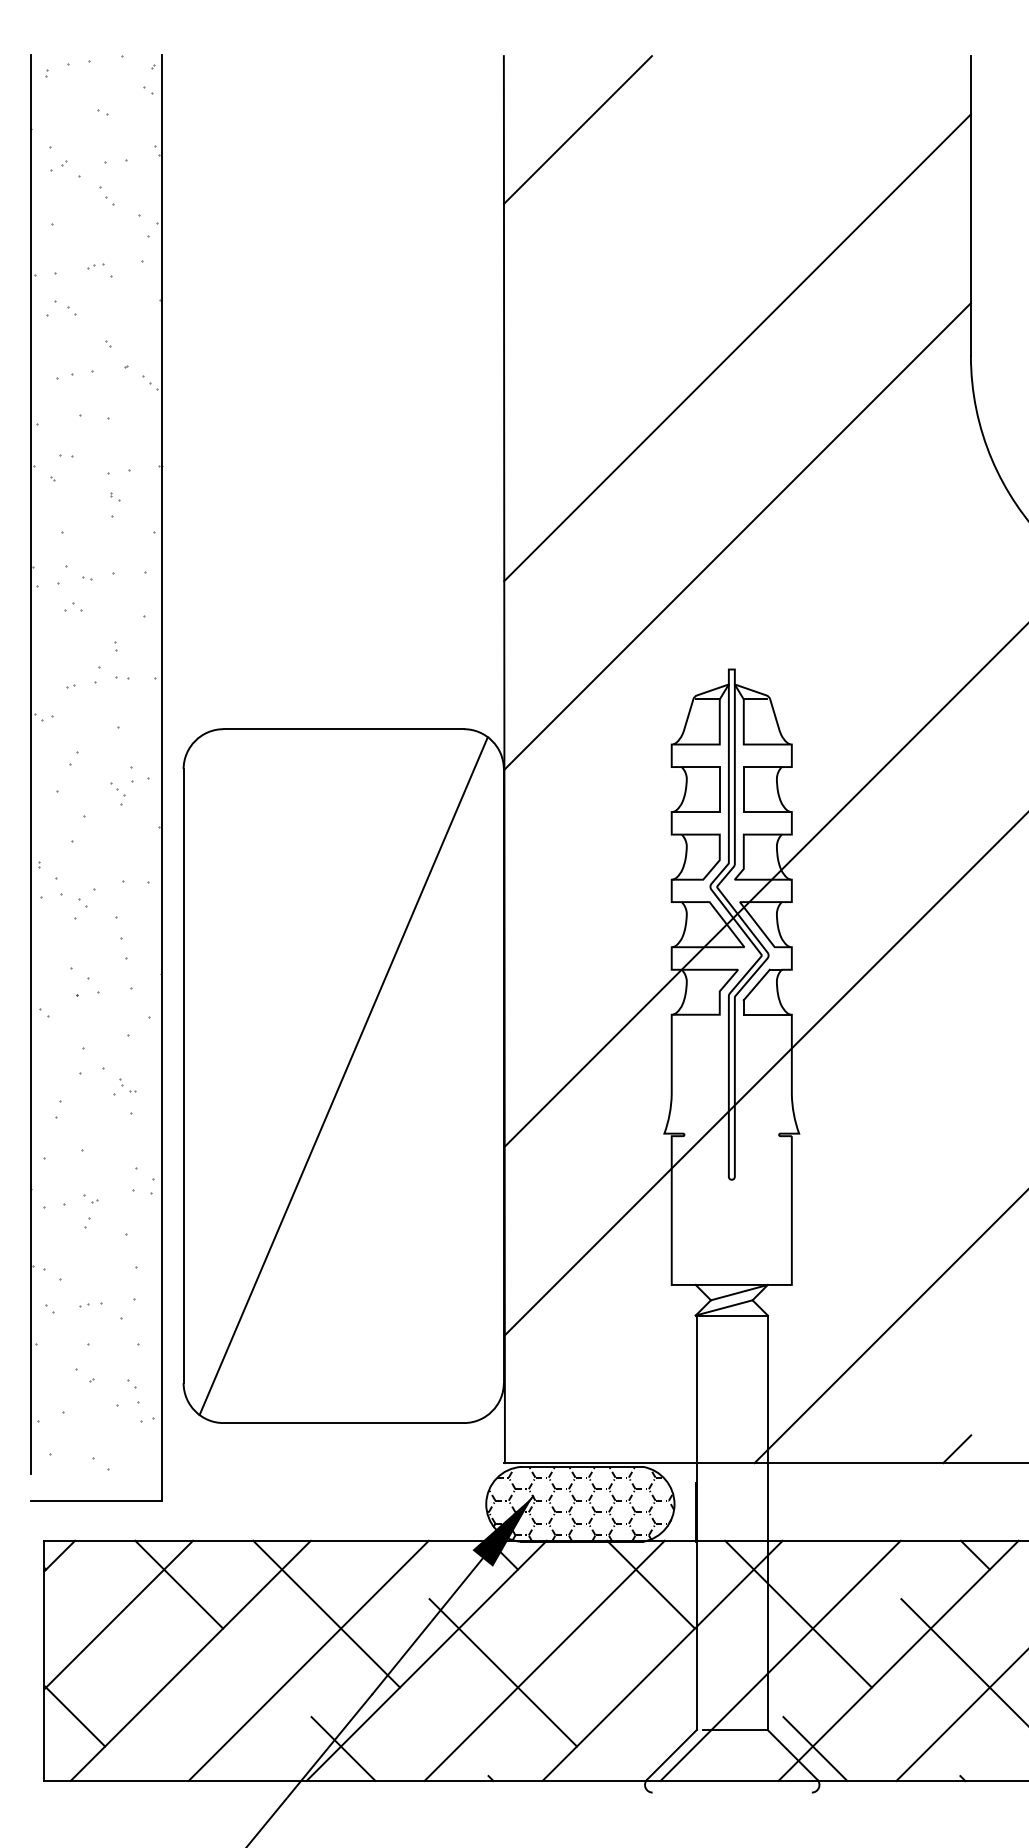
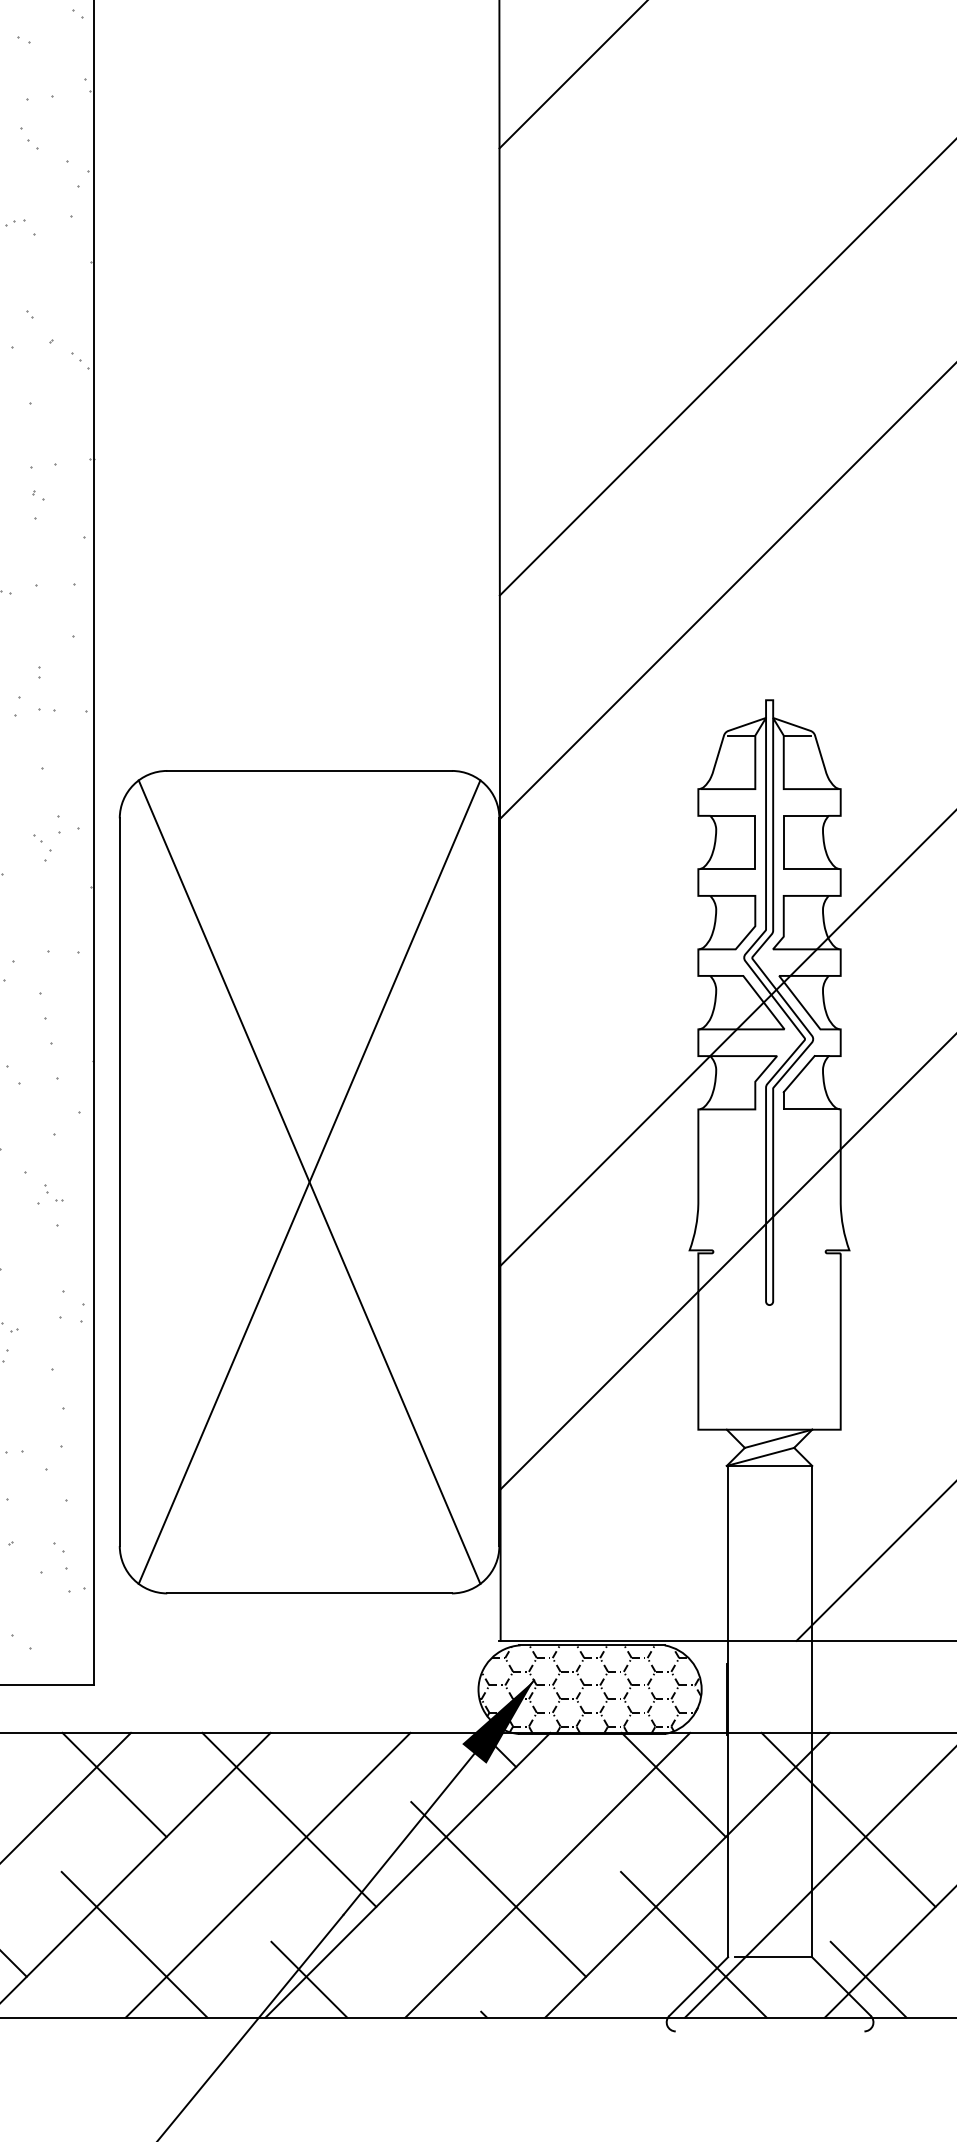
line: (343, 1076) -> (309, 1182), added
line: (195, 1719) -> (133, 1944), added
line: (667, 1719) -> (693, 1944), added

